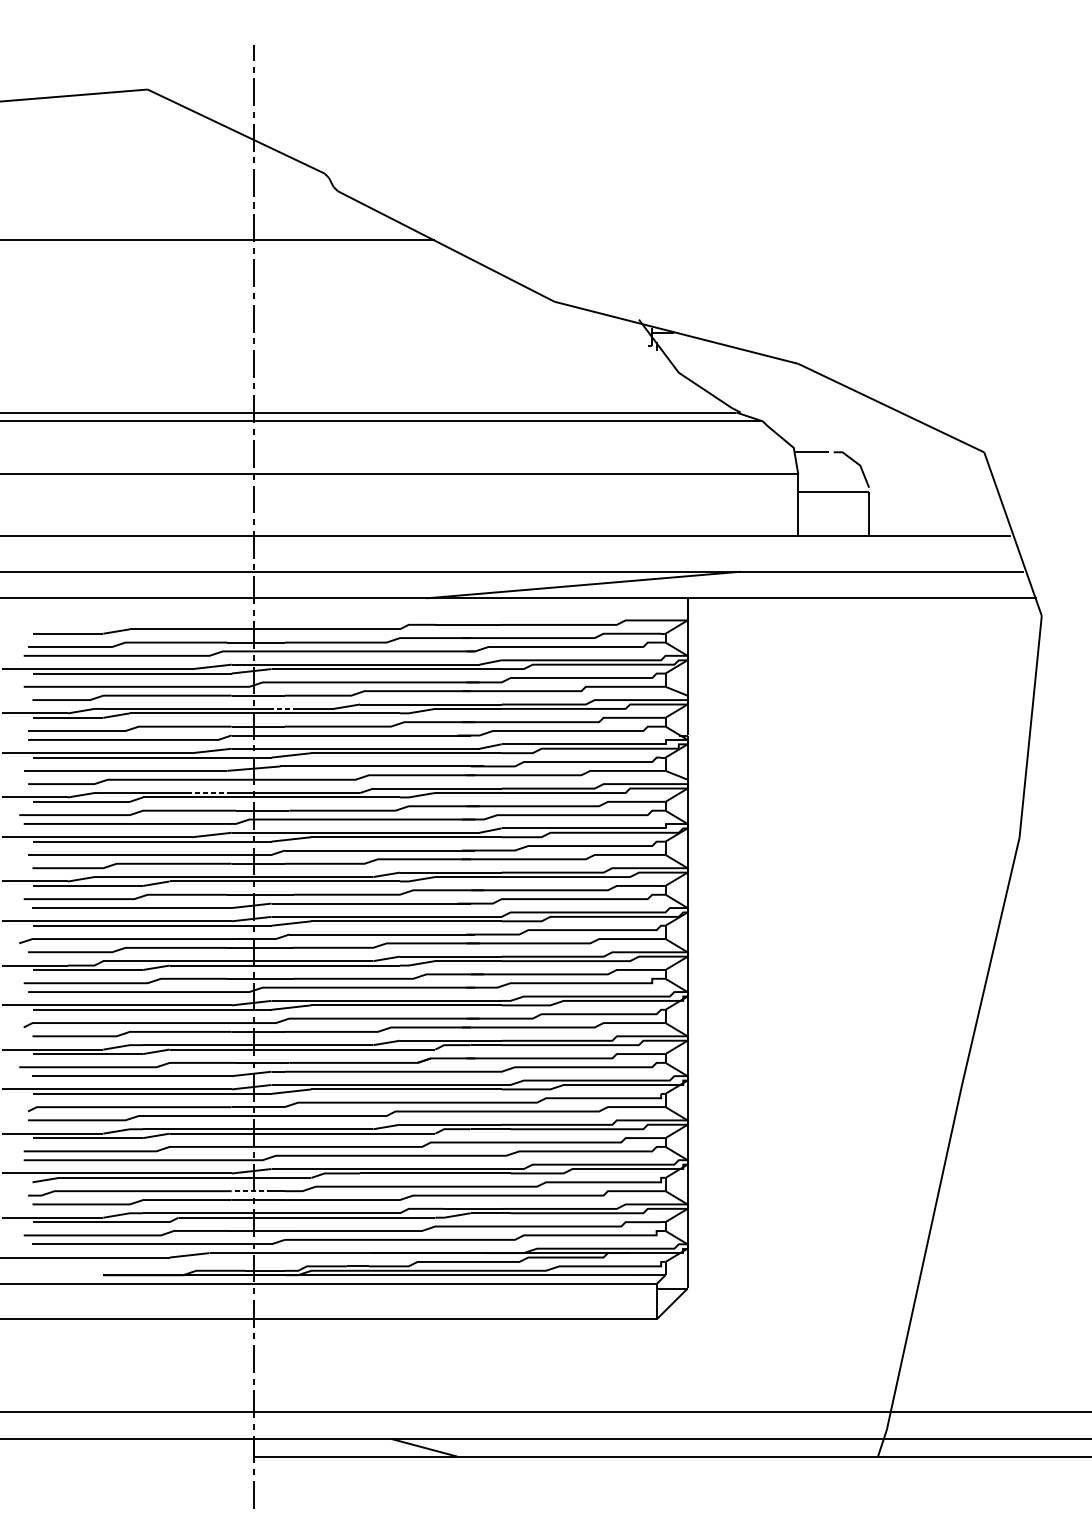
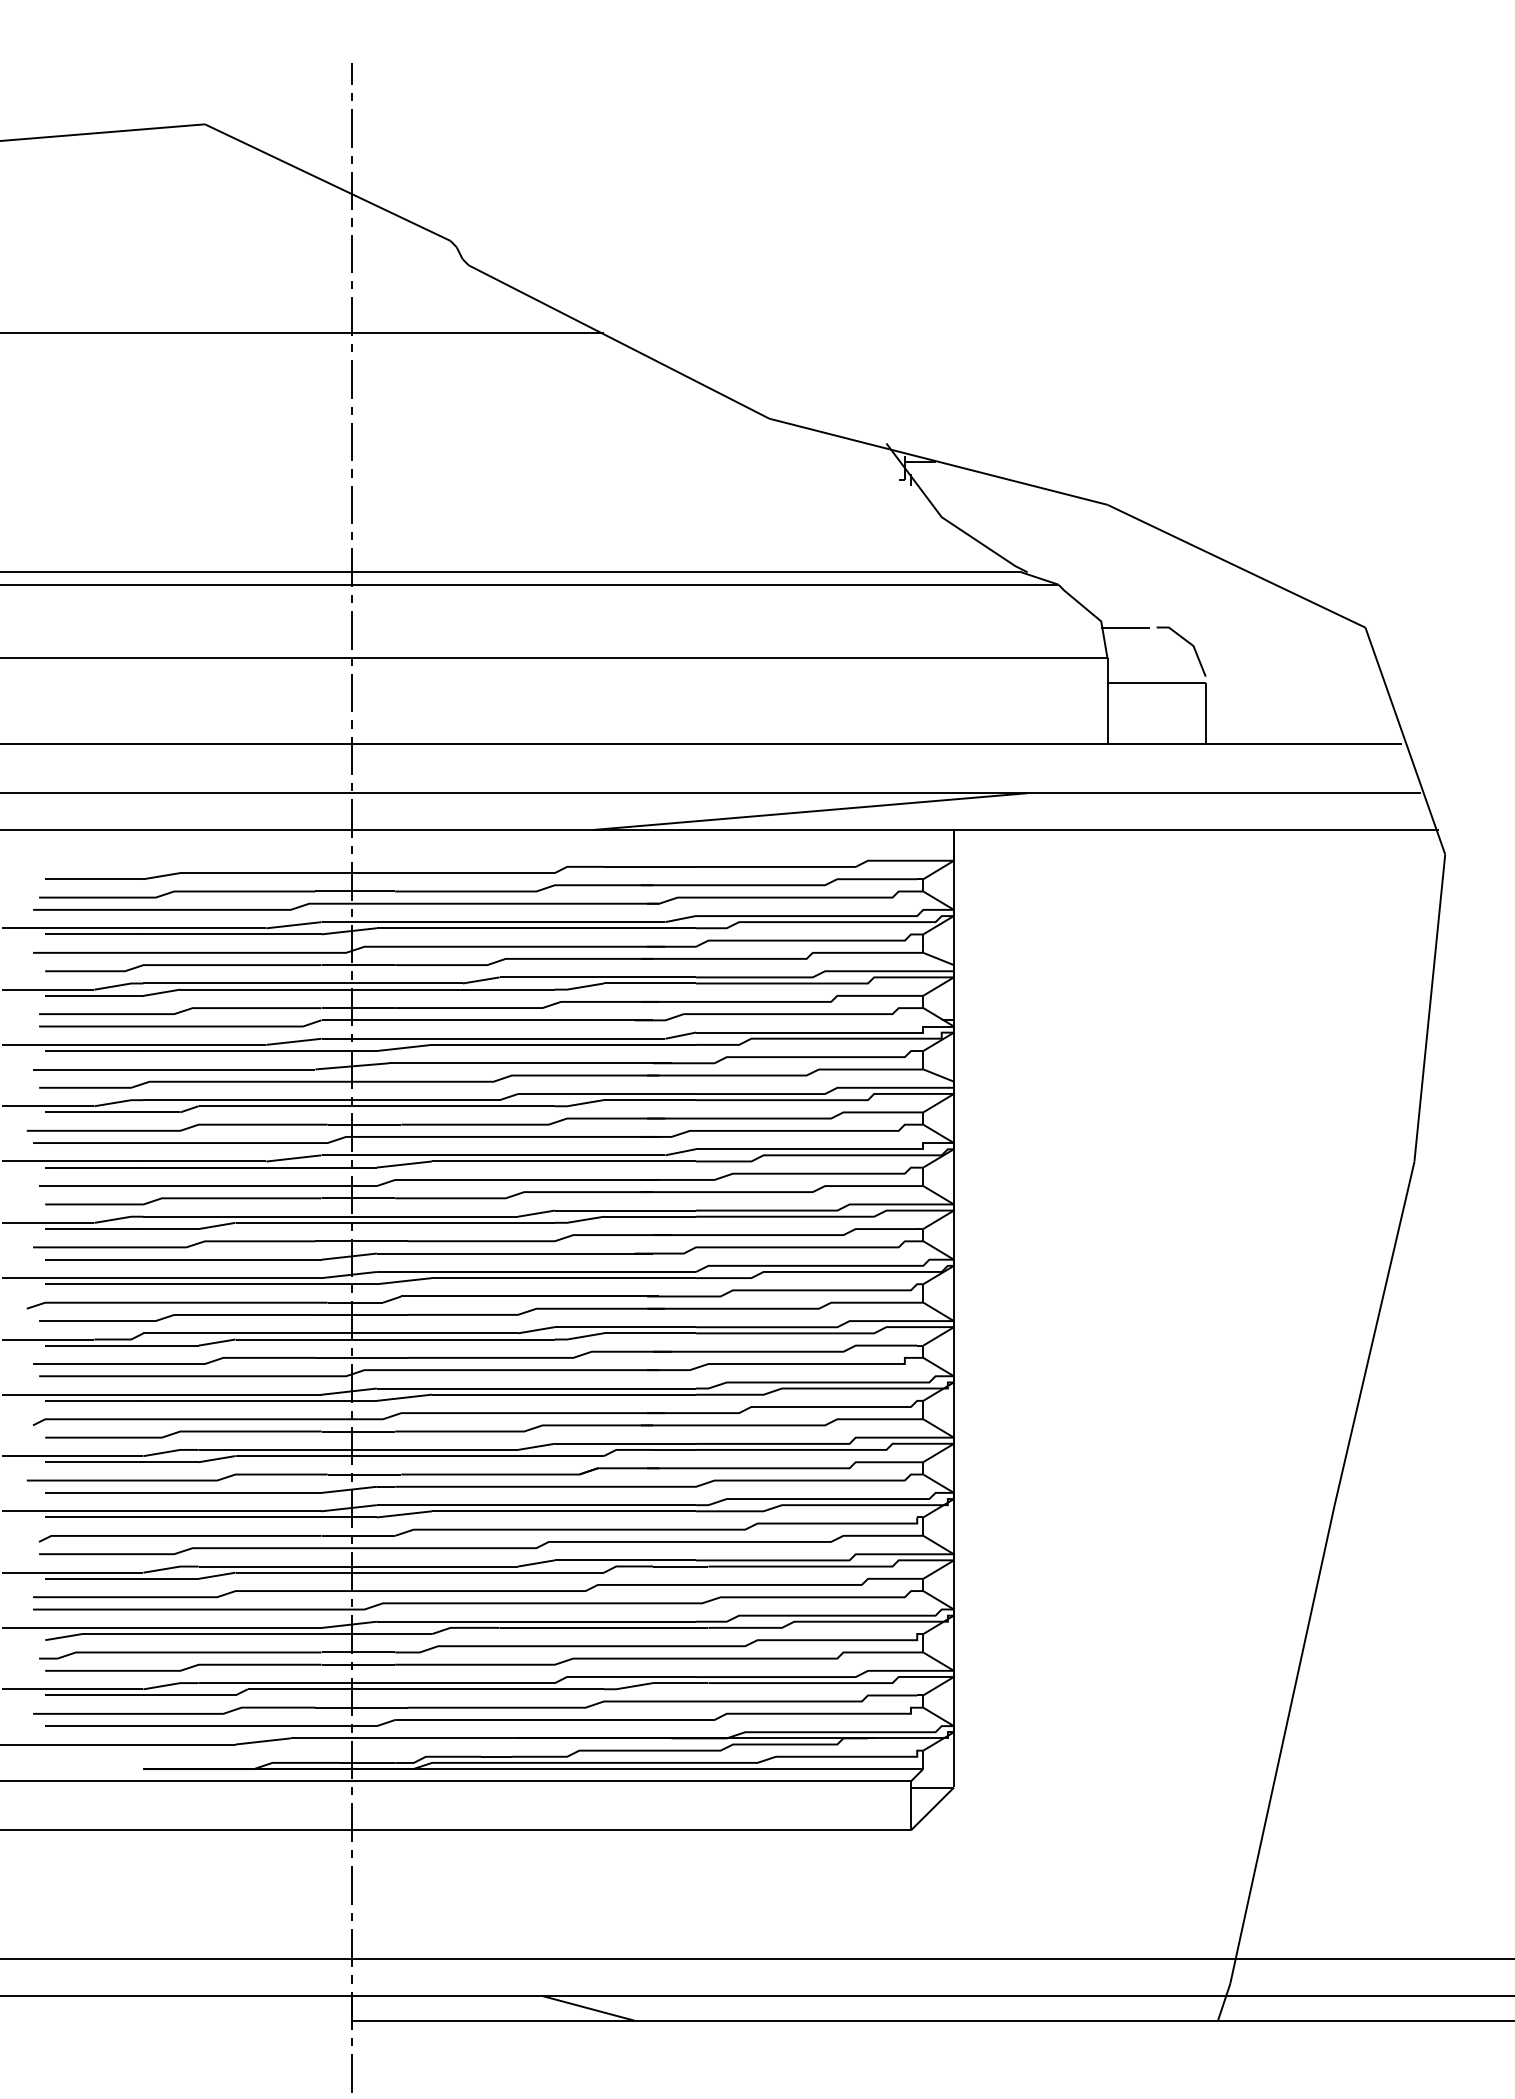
line: (284, 708) -> (394, 983), dashed -> solid
line: (211, 793) -> (293, 1100), dashed -> solid
line: (251, 1191) -> (349, 1652), dashed -> solid

